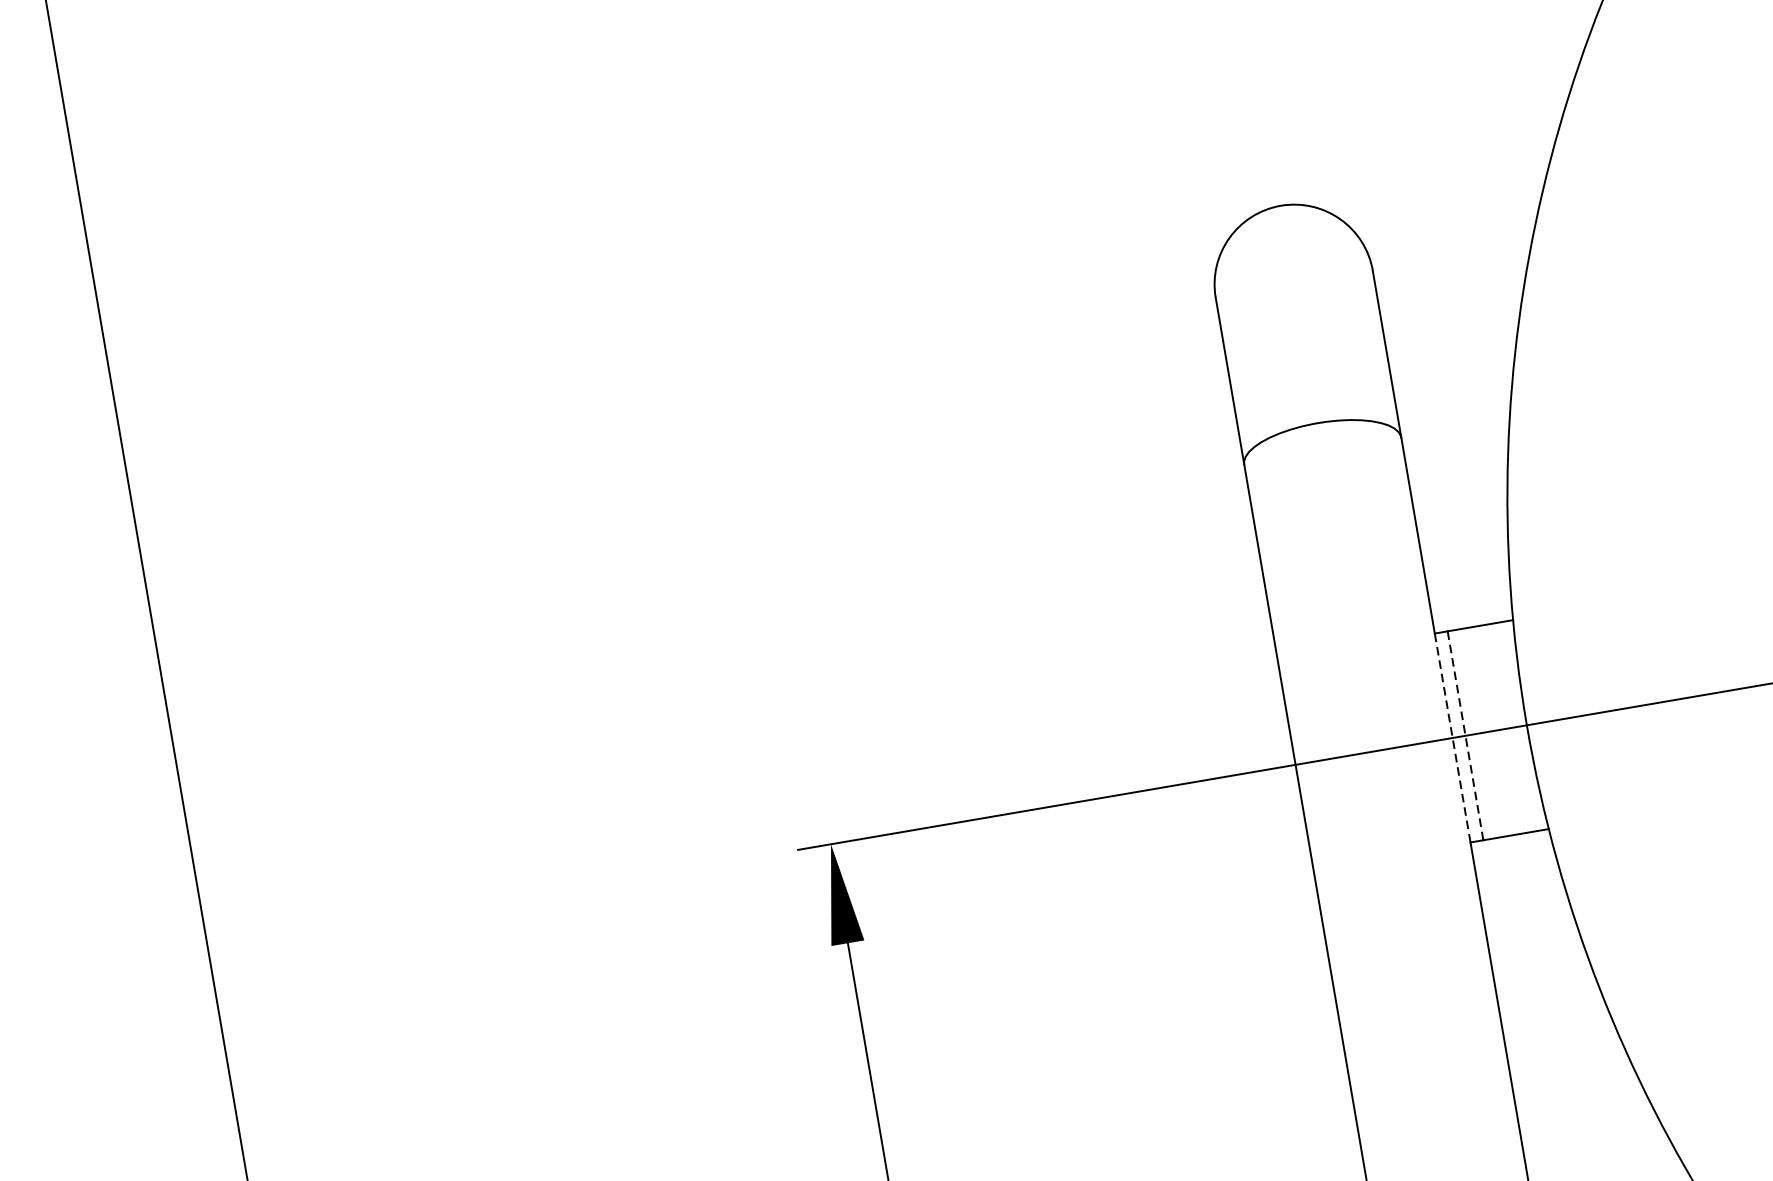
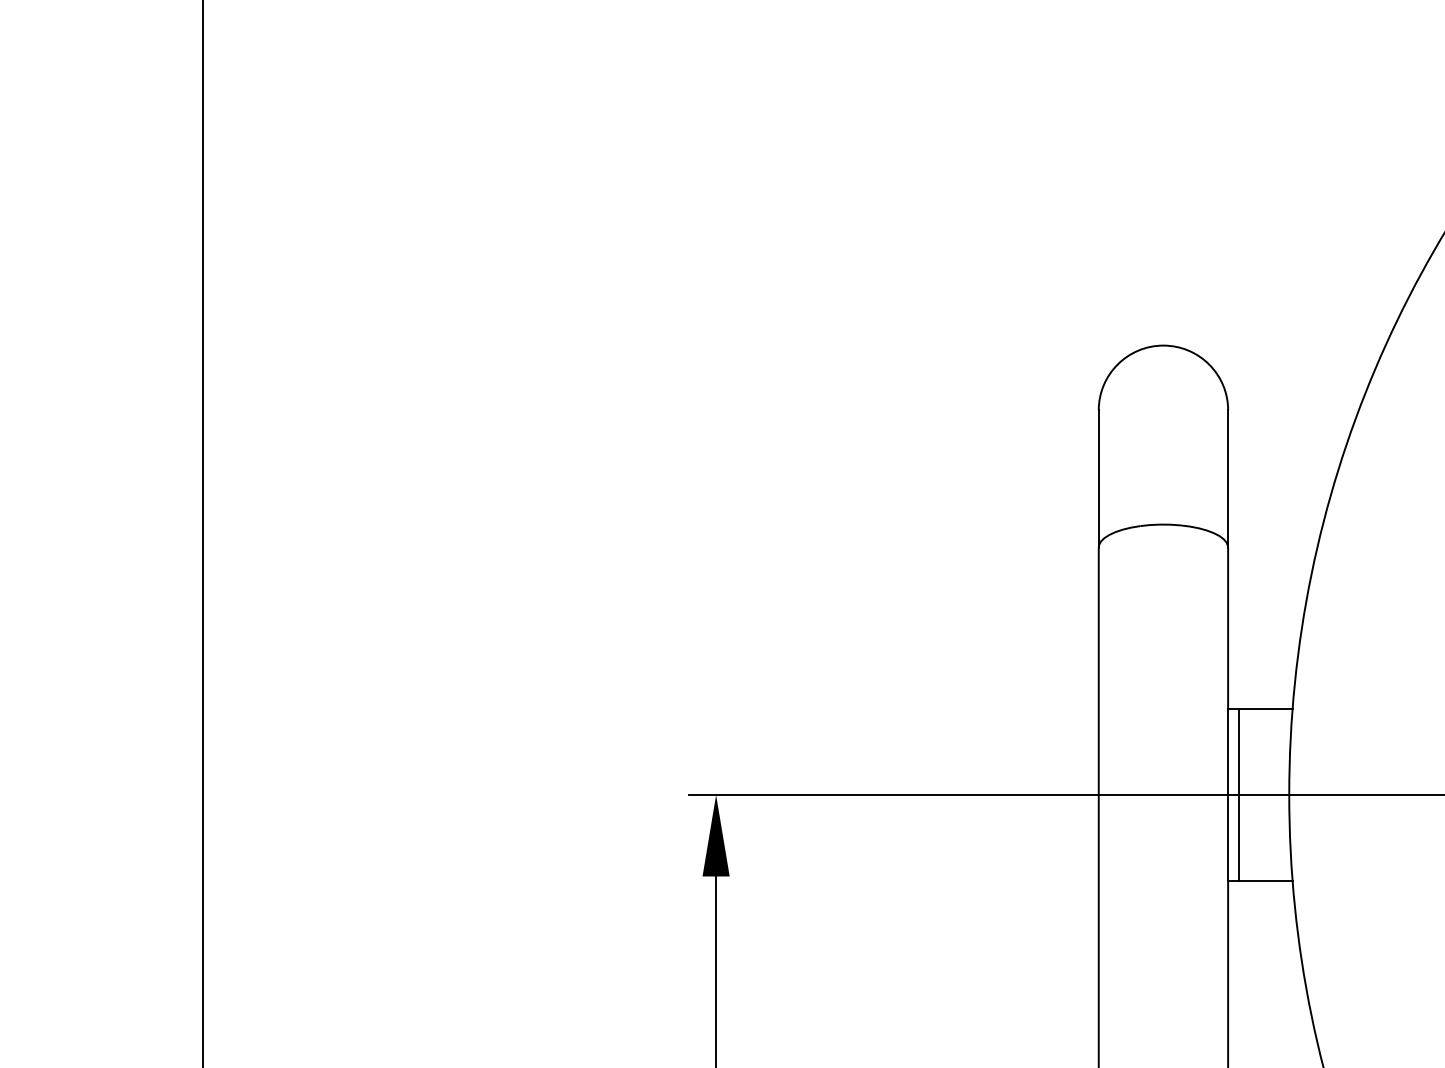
line: (1465, 735) -> (1238, 794), dashed -> solid
line: (1453, 737) -> (1228, 794), dashed -> solid

